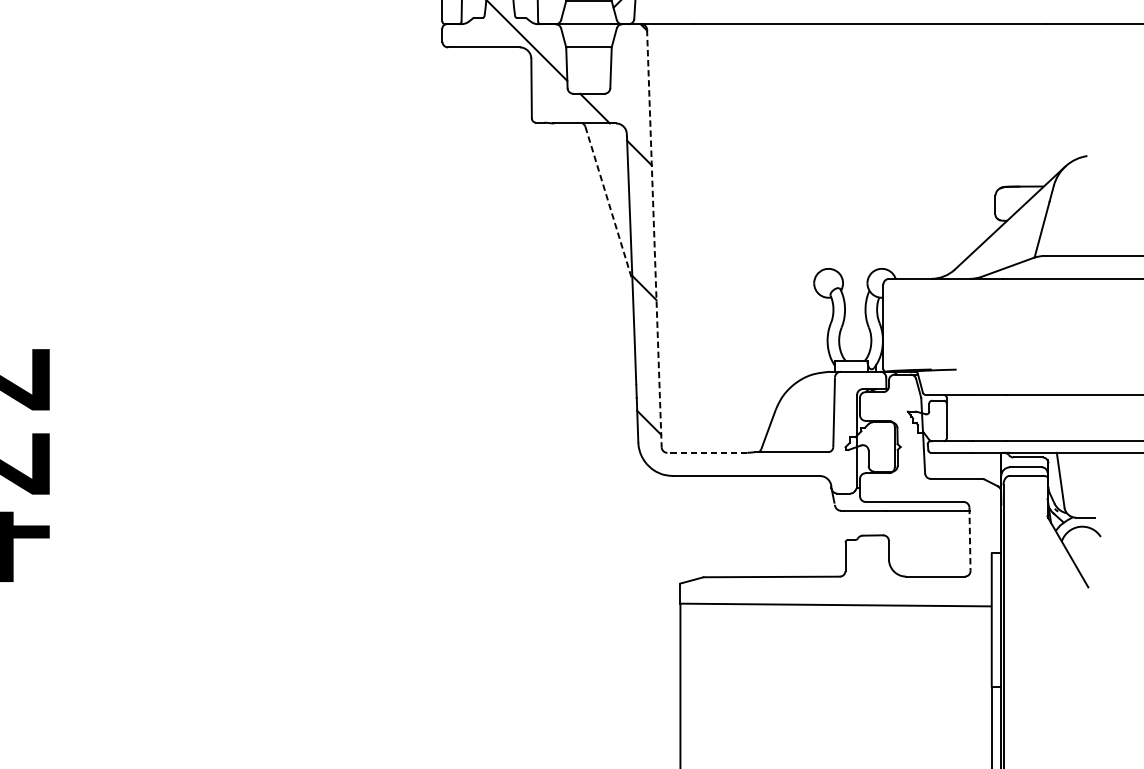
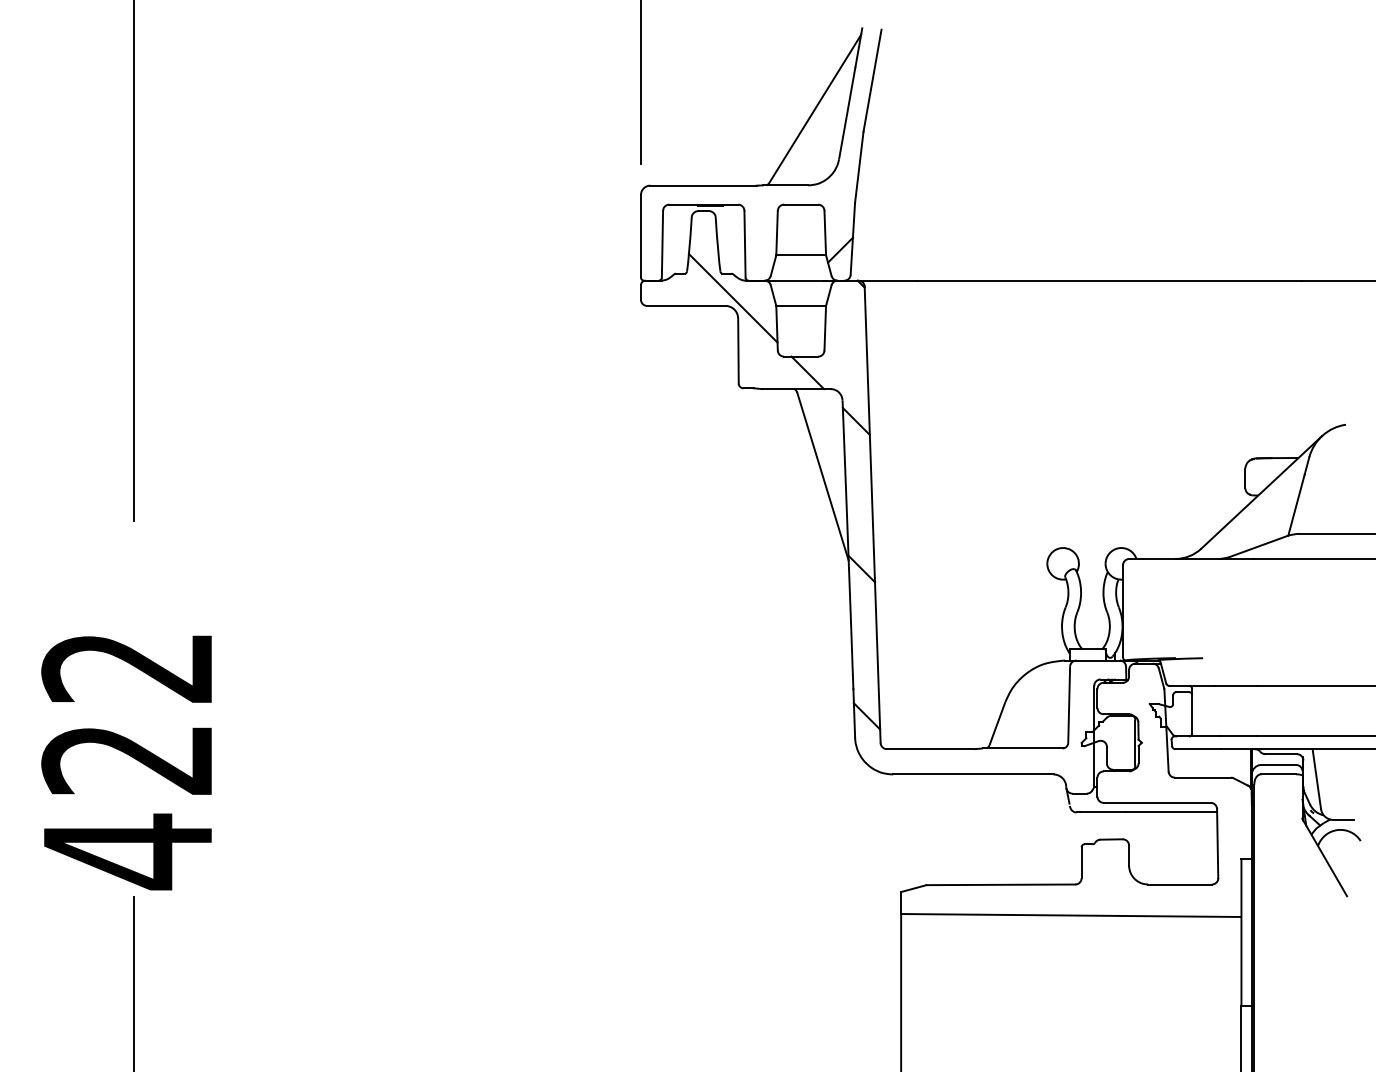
line: (608, 203) -> (822, 476), dashed -> solid
line: (654, 239) -> (872, 515), dashed -> solid
line: (707, 453) -> (930, 749), dashed -> solid
line: (969, 540) -> (1217, 844), dashed -> solid

